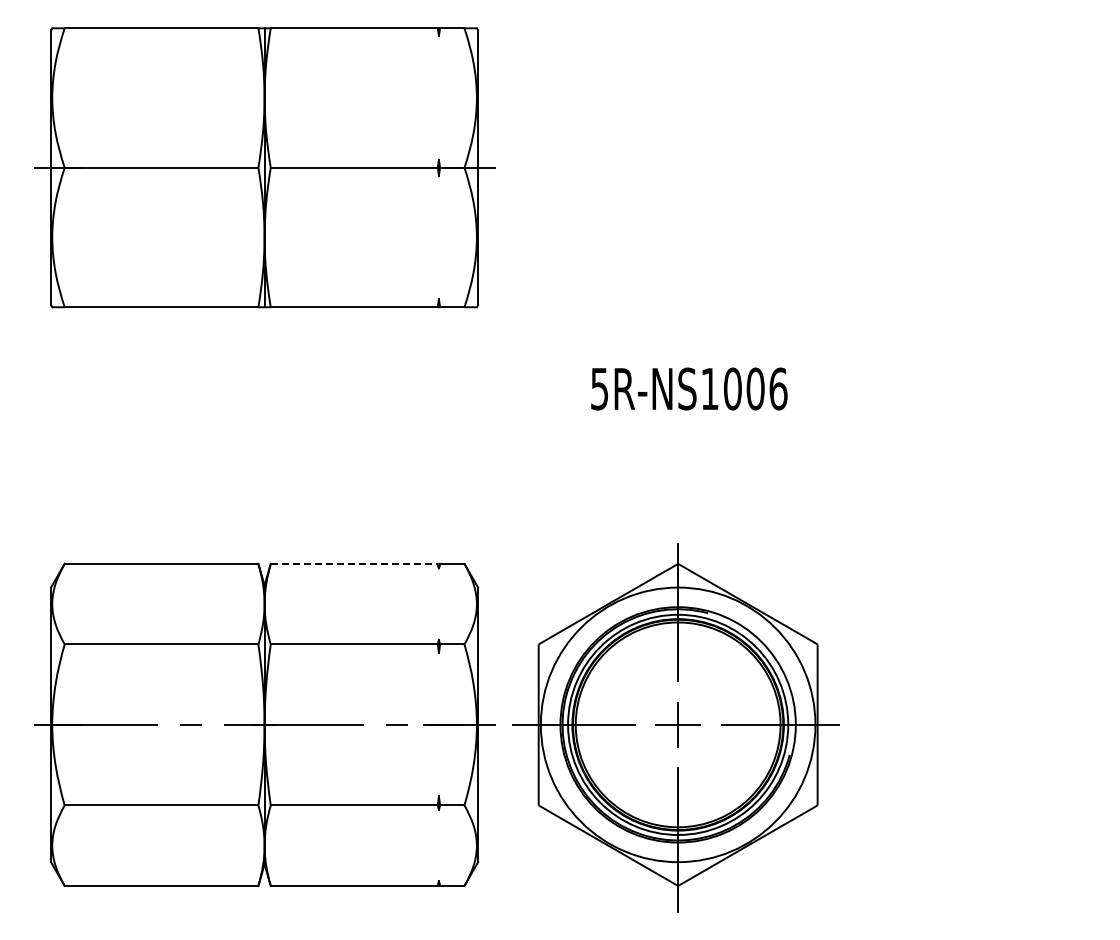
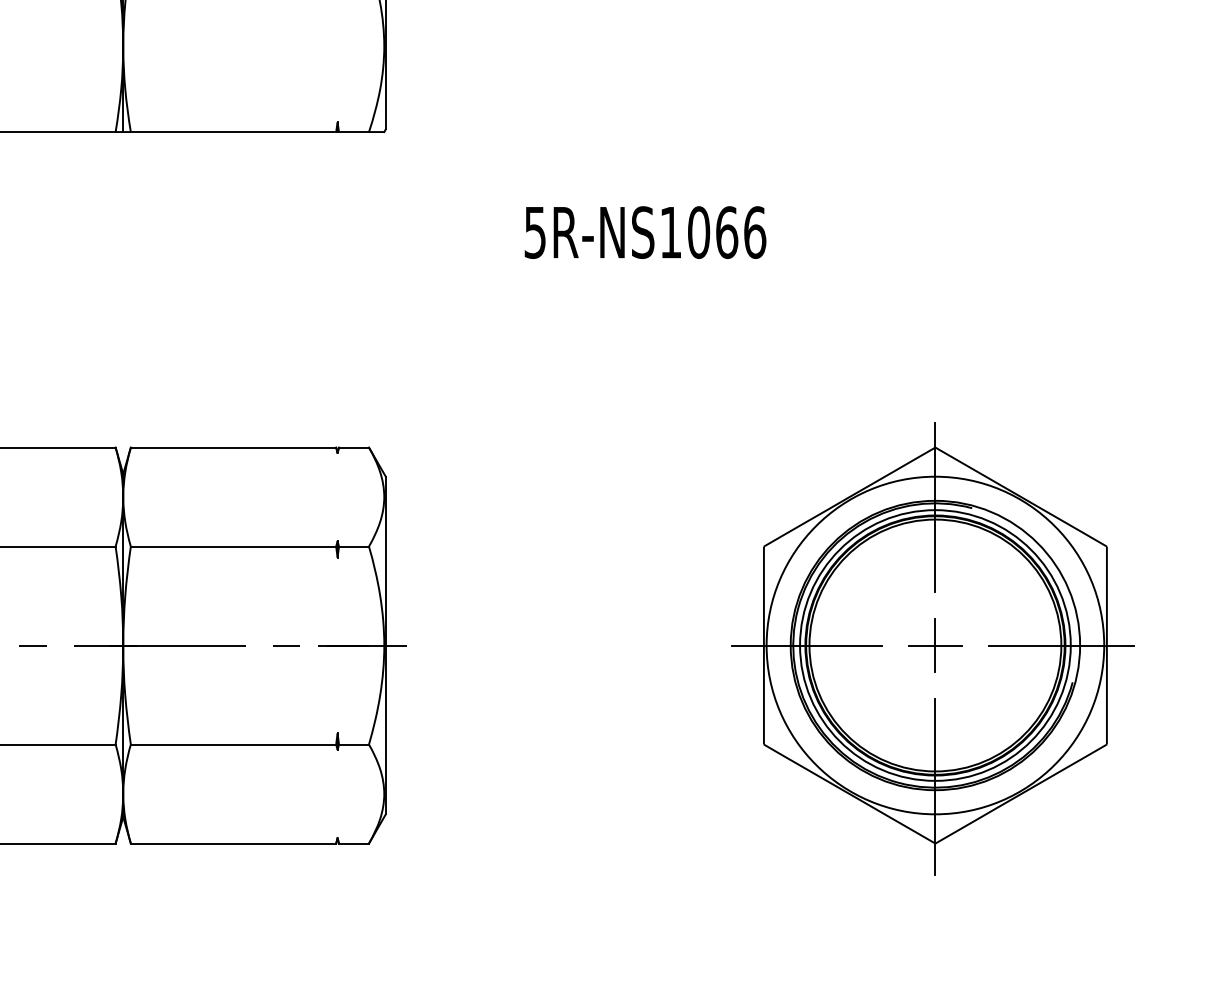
text: (755, 388) -> (726, 231), 5R-NS1006 -> 5R-NS1066
line: (354, 563) -> (233, 447), dashed -> solid
part: (675, 727) -> (932, 648), moved

